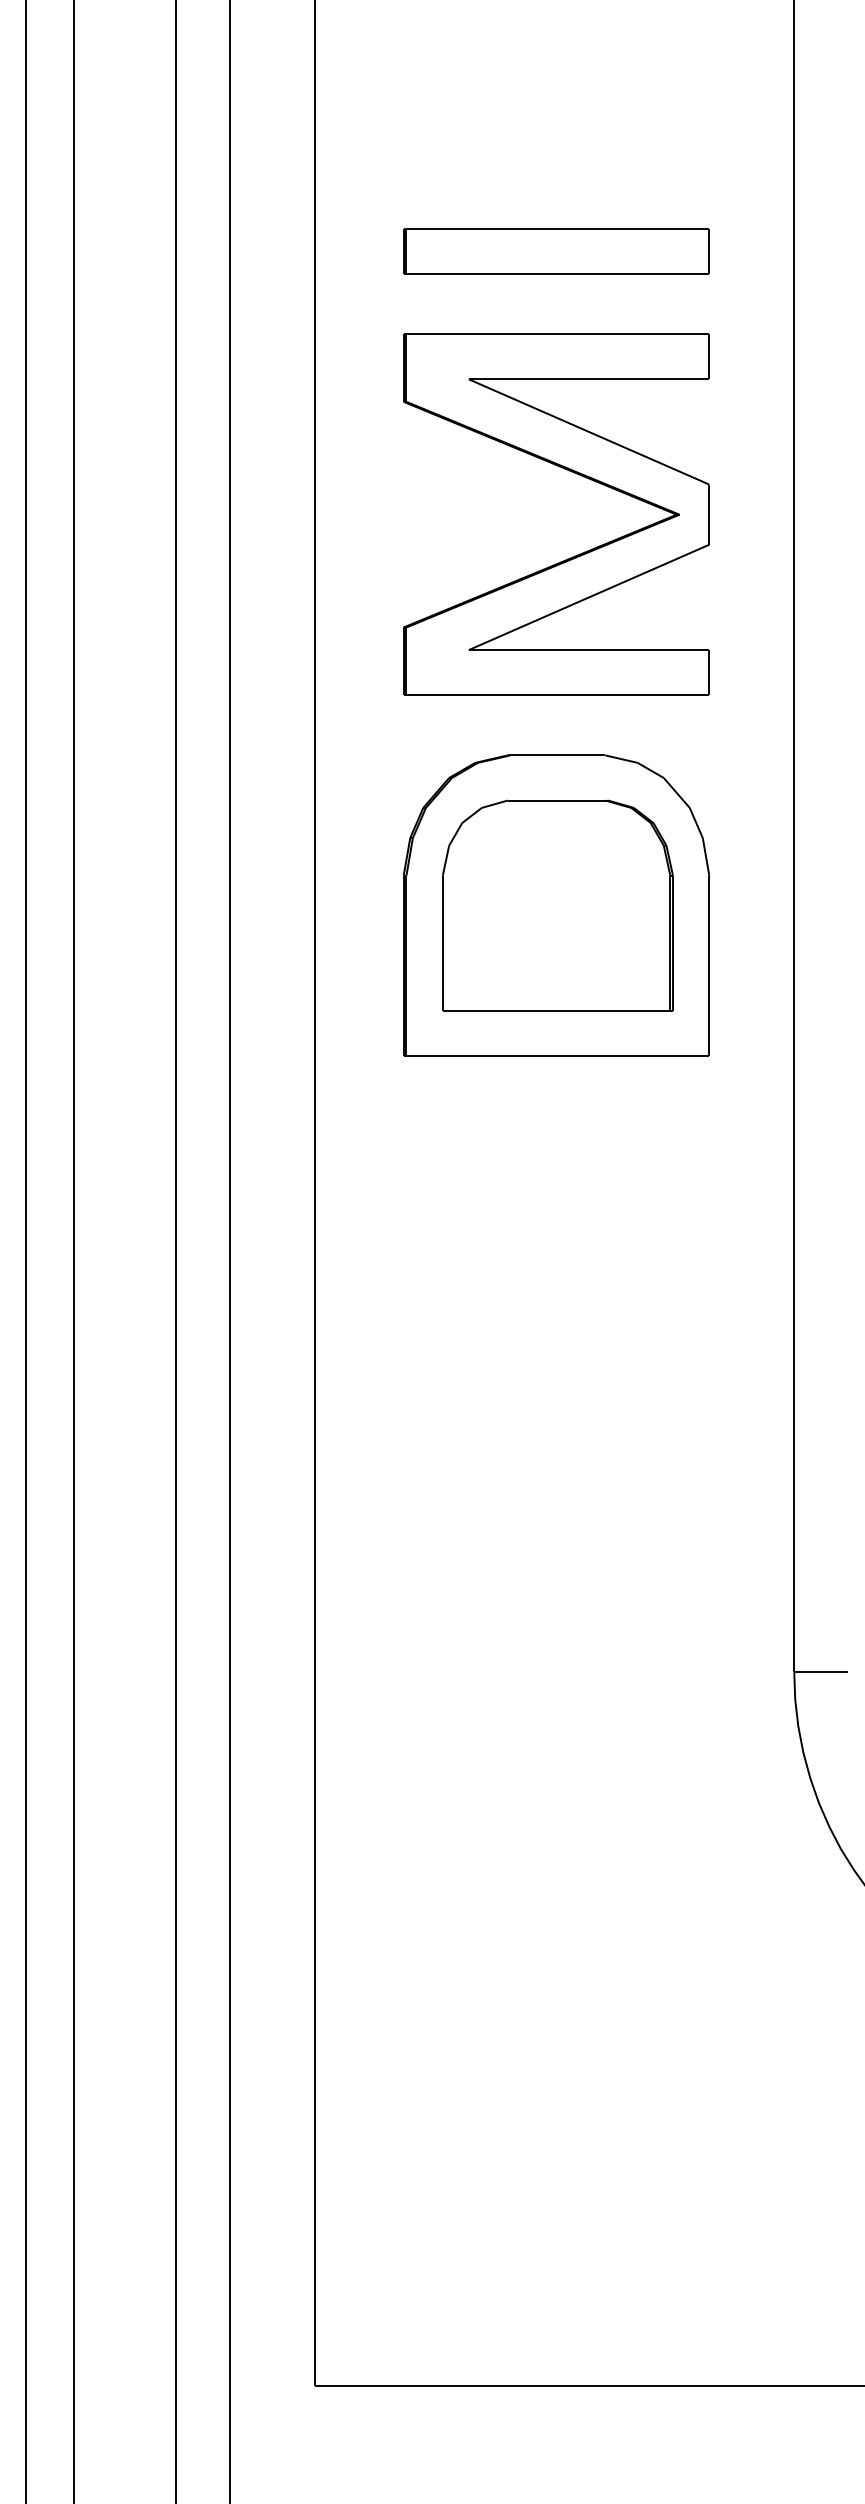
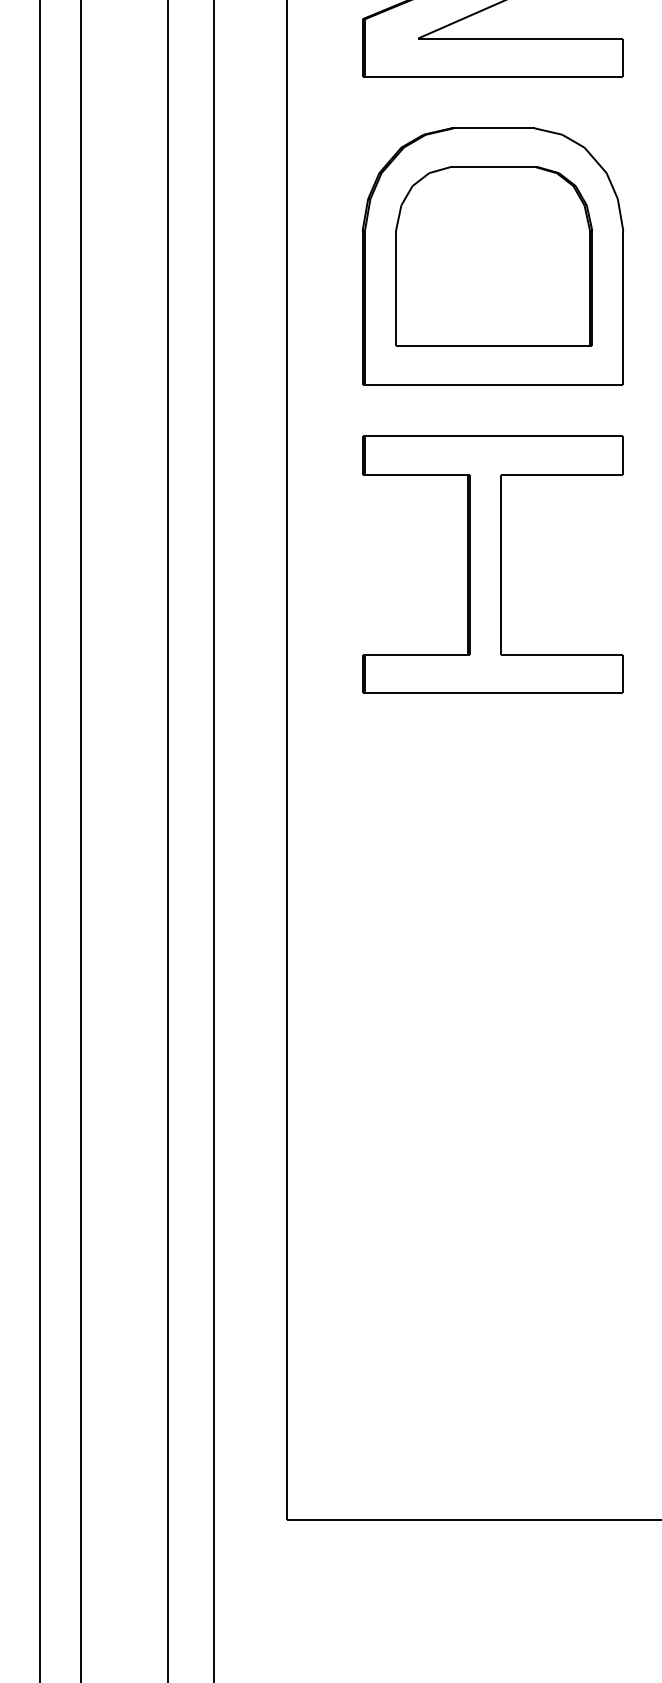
part: (556, 1266) -> (492, 564), added

